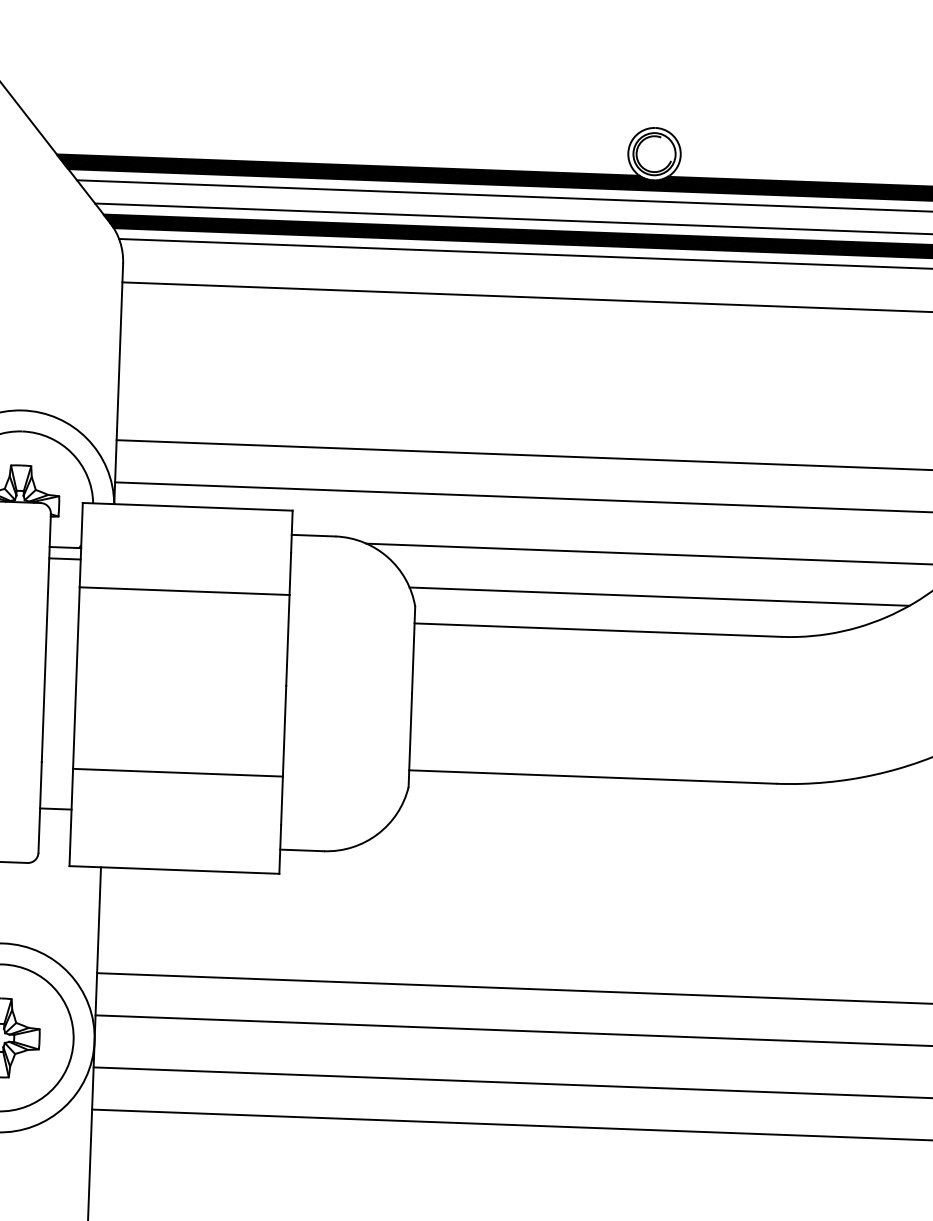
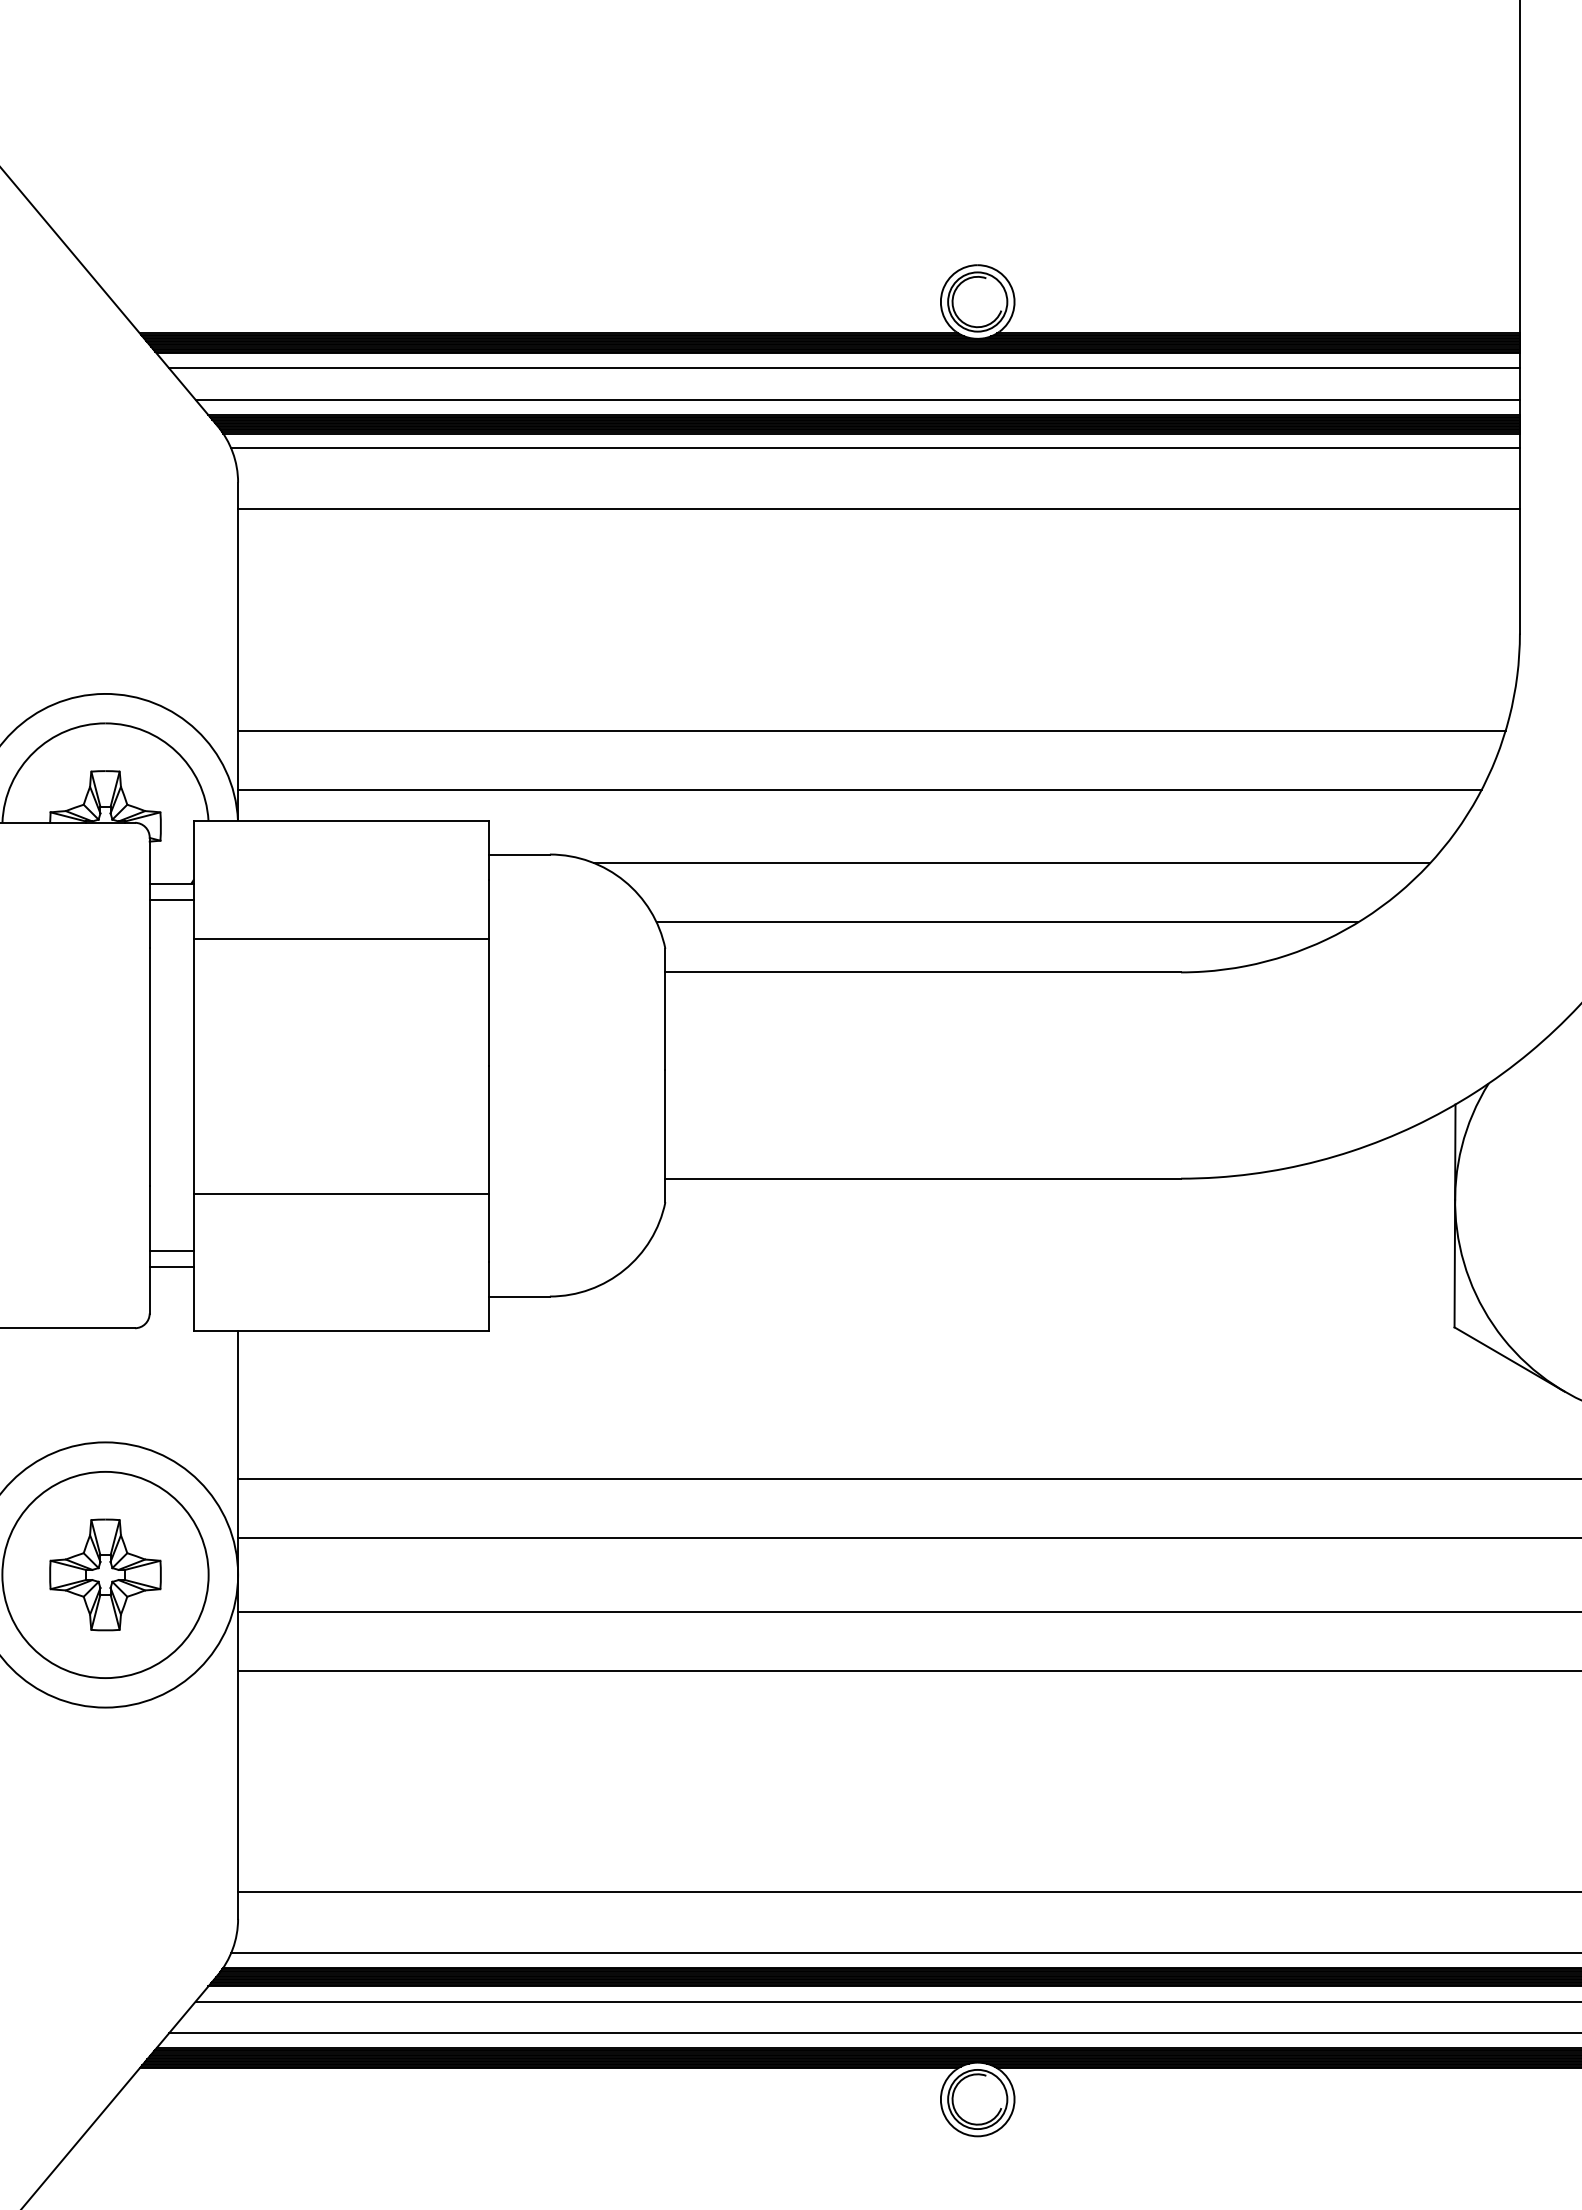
line: (55, 820) -> (171, 1267), added

